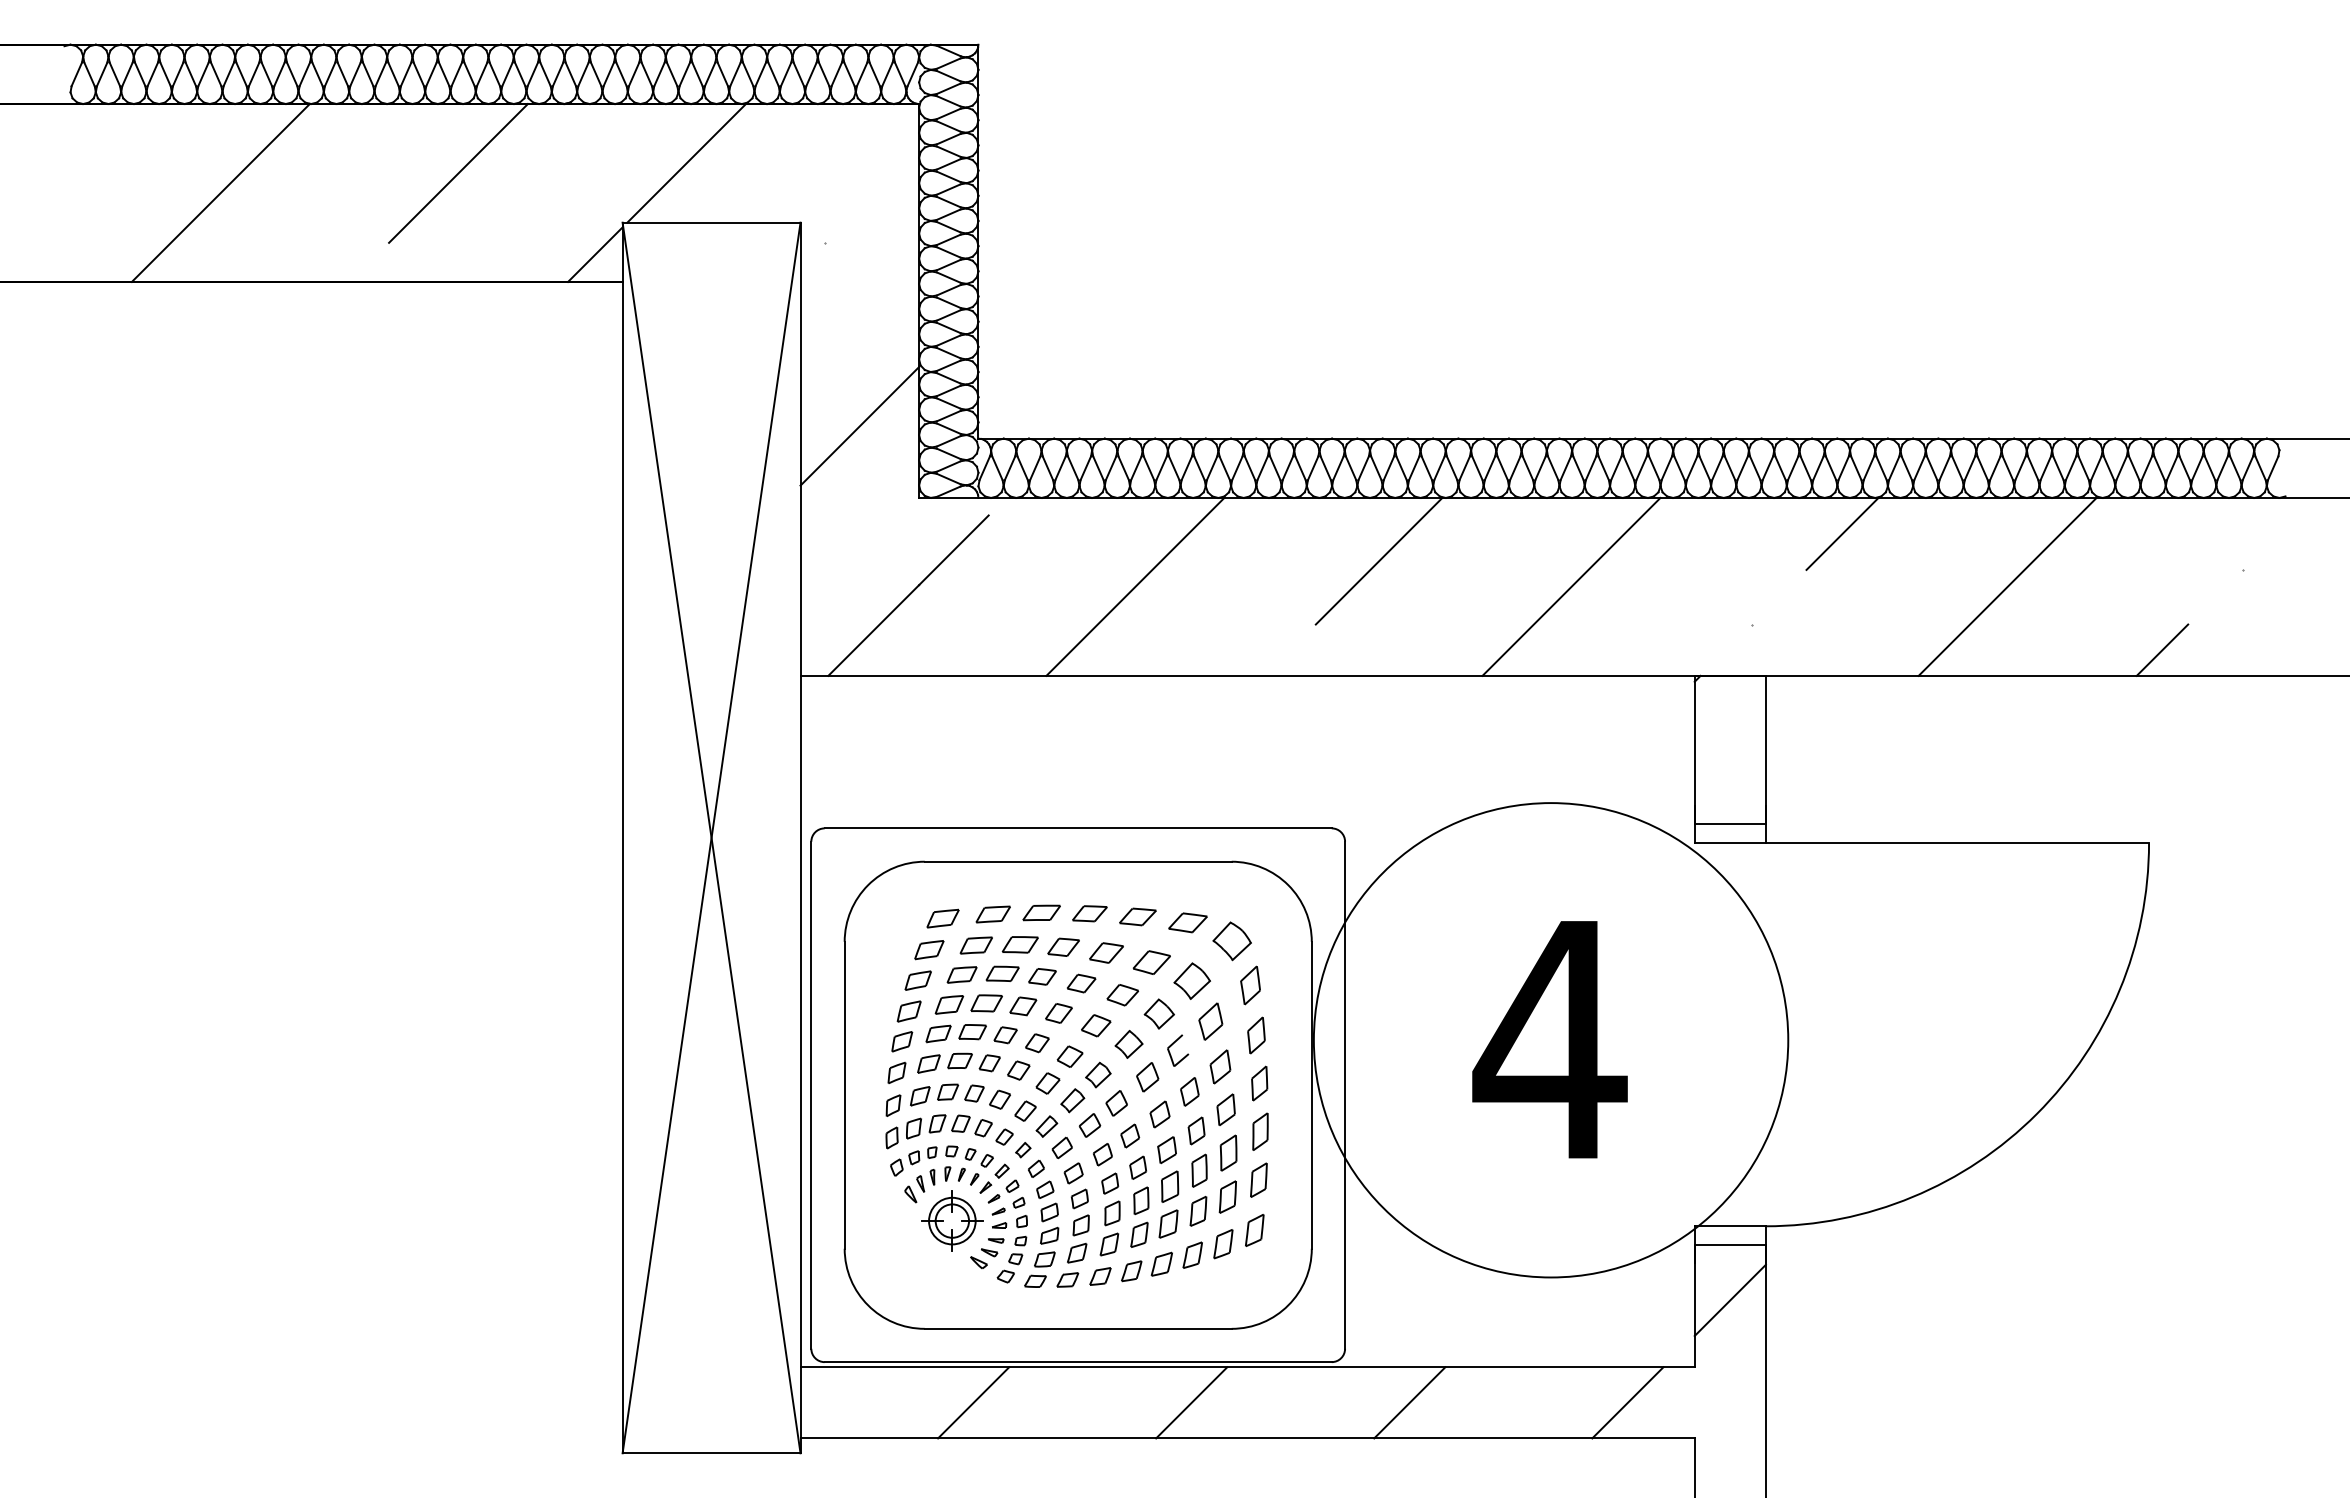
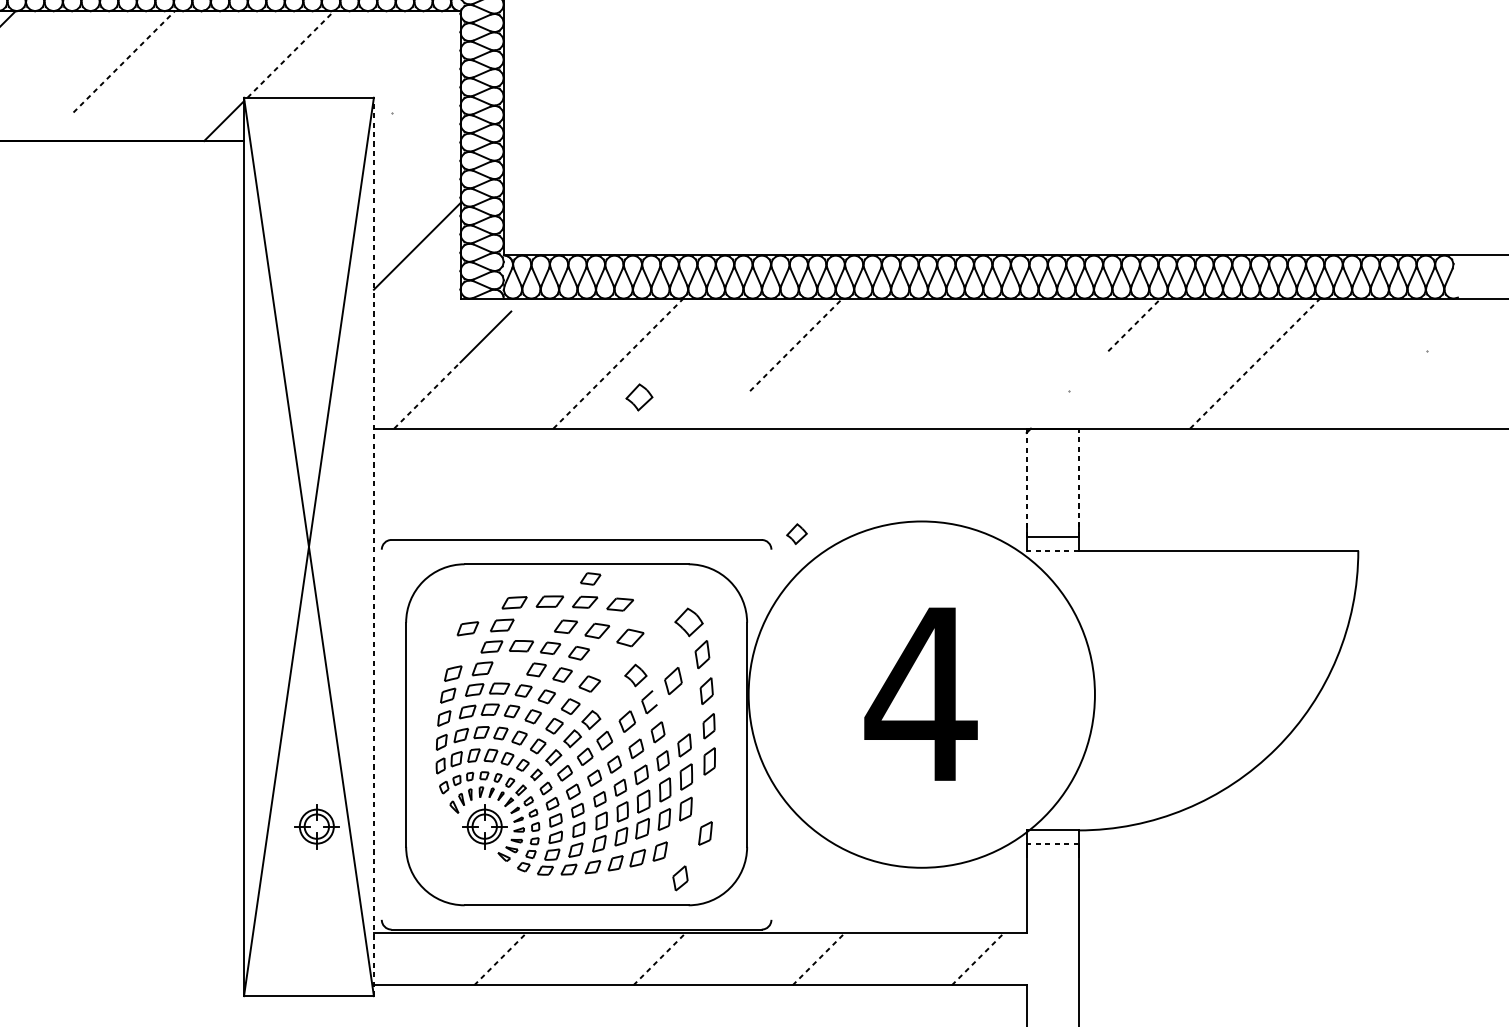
line: (686, 163) -> (290, 54), solid -> dashed
line: (458, 173) -> (124, 61), solid -> dashed
line: (1842, 533) -> (1134, 324), solid -> dashed
line: (1379, 560) -> (796, 344), solid -> dashed
line: (1135, 586) -> (618, 363), solid -> dashed
line: (1571, 586) -> (936, 363), removed
line: (2007, 586) -> (1255, 363), solid -> dashed
line: (874, 630) -> (427, 395), solid -> dashed
line: (2162, 649) -> (1368, 409), removed
line: (1765, 749) -> (1078, 482), solid -> dashed
line: (1694, 750) -> (1026, 483), solid -> dashed
line: (800, 837) -> (373, 546), solid -> dashed
line: (1730, 843) -> (1052, 550), solid -> dashed
part: (1097, 881) -> (590, 578), added
part: (942, 918) -> (477, 605), removed
part: (1187, 922) -> (656, 608), removed
part: (1019, 944) -> (533, 624), removed
part: (917, 980) -> (459, 651), removed
part: (1191, 980) -> (638, 396), moved
part: (1122, 995) -> (608, 661), removed
part: (986, 1003) -> (509, 667), removed
part: (1128, 1044) -> (796, 534), moved
part: (1220, 1066) -> (680, 878), moved
line: (811, 1094) -> (381, 734), removed
line: (1345, 1094) -> (771, 734), removed
part: (1258, 1179) -> (708, 796), removed
part: (722, 1220) -> (316, 826), added
part: (1223, 1244) -> (682, 843), removed
line: (1730, 1245) -> (1052, 844), solid -> dashed
line: (1729, 1299) -> (1052, 883), removed
line: (974, 1402) -> (500, 959), solid -> dashed
line: (1192, 1402) -> (660, 959), solid -> dashed
line: (1410, 1402) -> (819, 959), solid -> dashed
line: (1628, 1402) -> (978, 959), solid -> dashed

